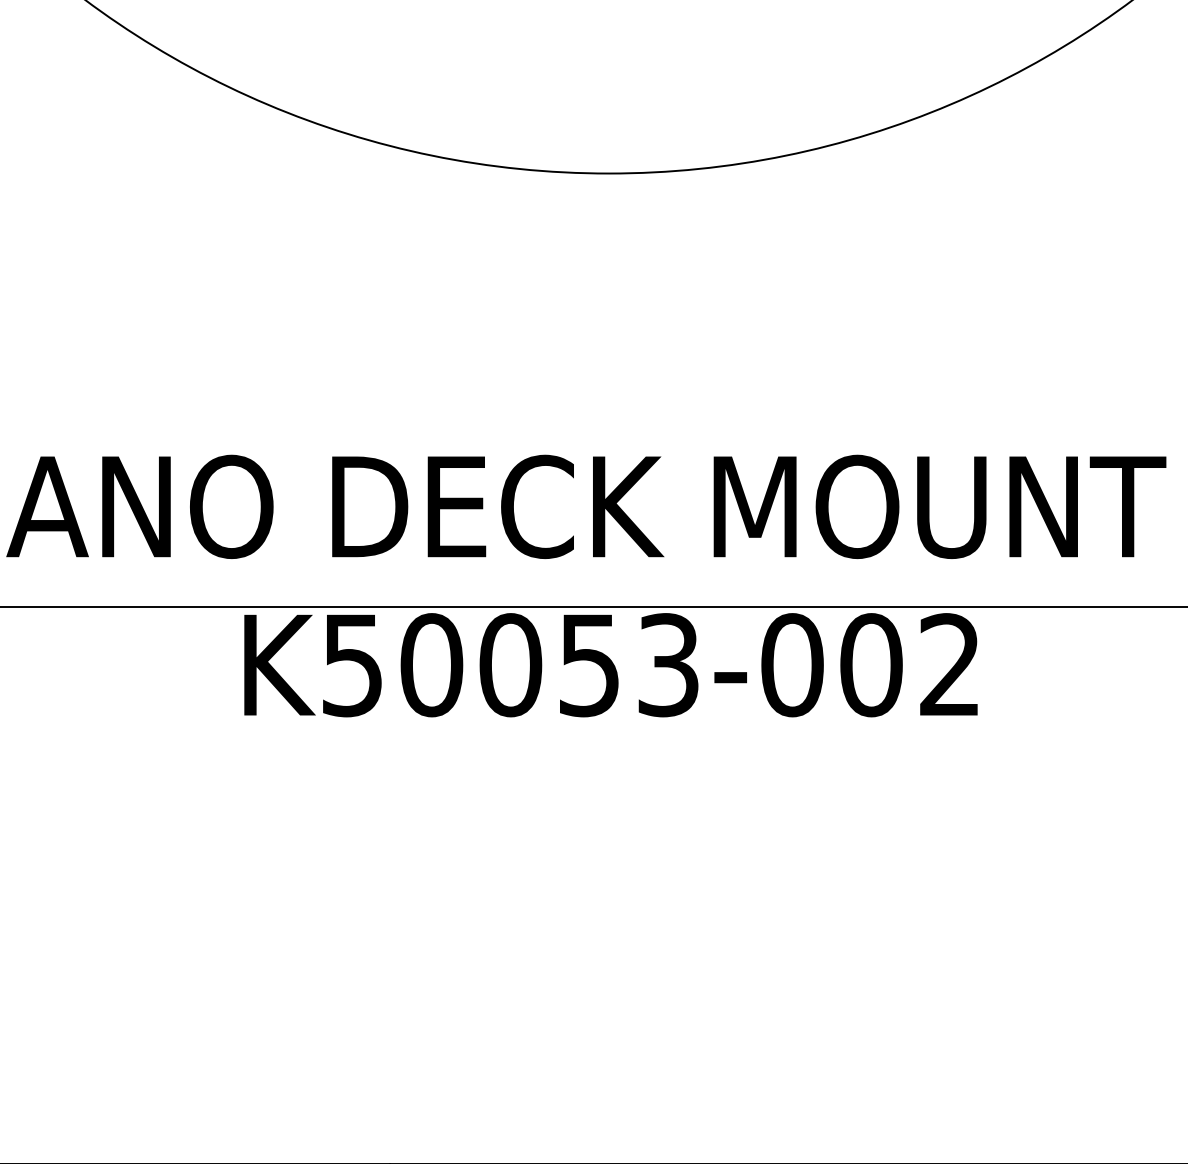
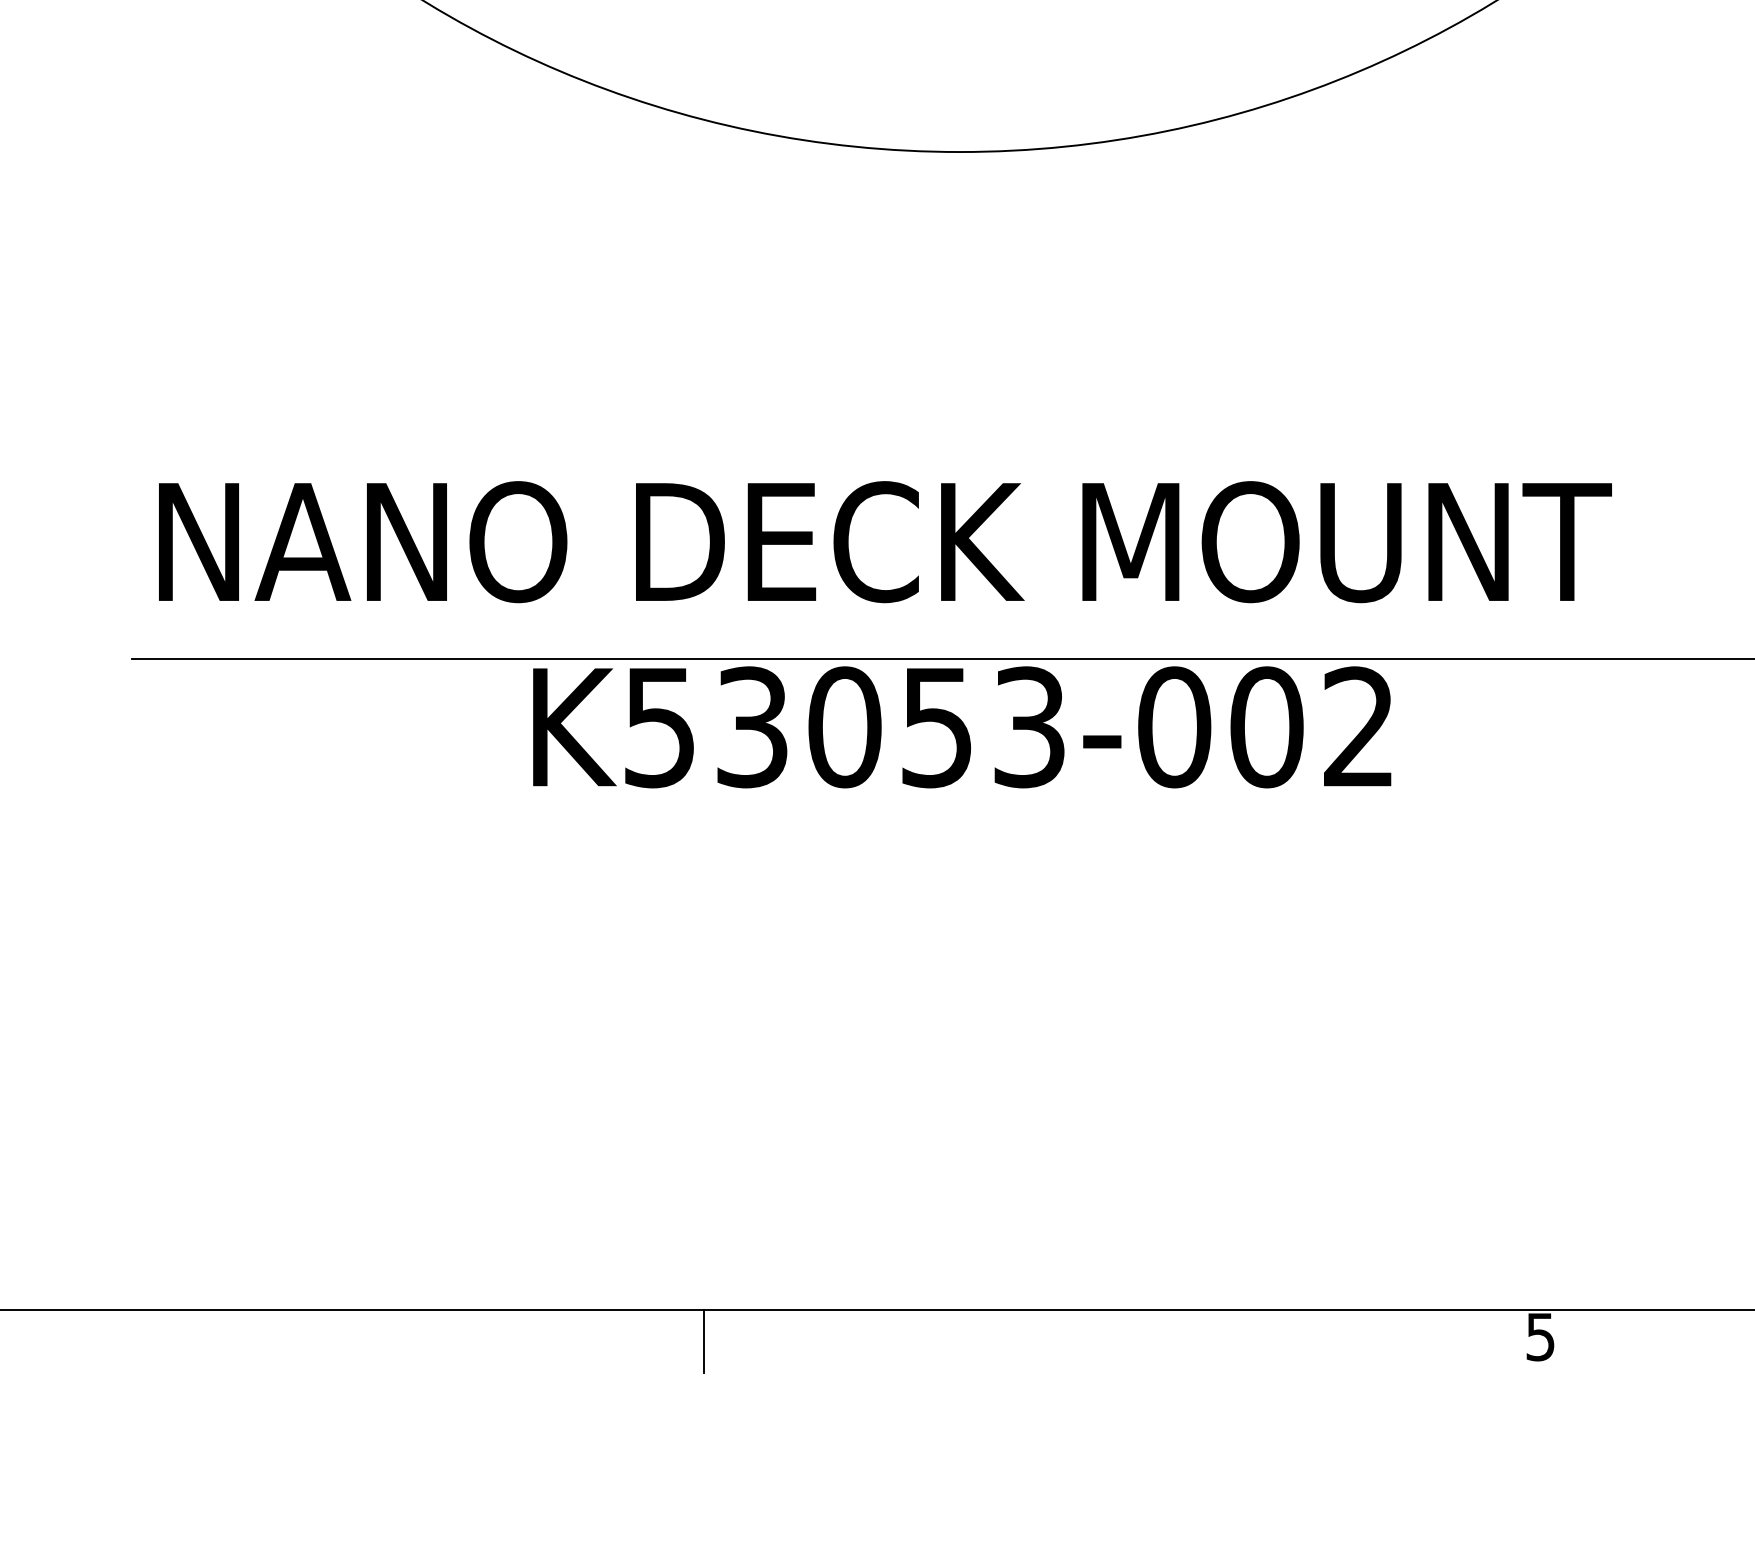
text: (431, 665) -> (752, 727), K50053-002 -> K53053-002

